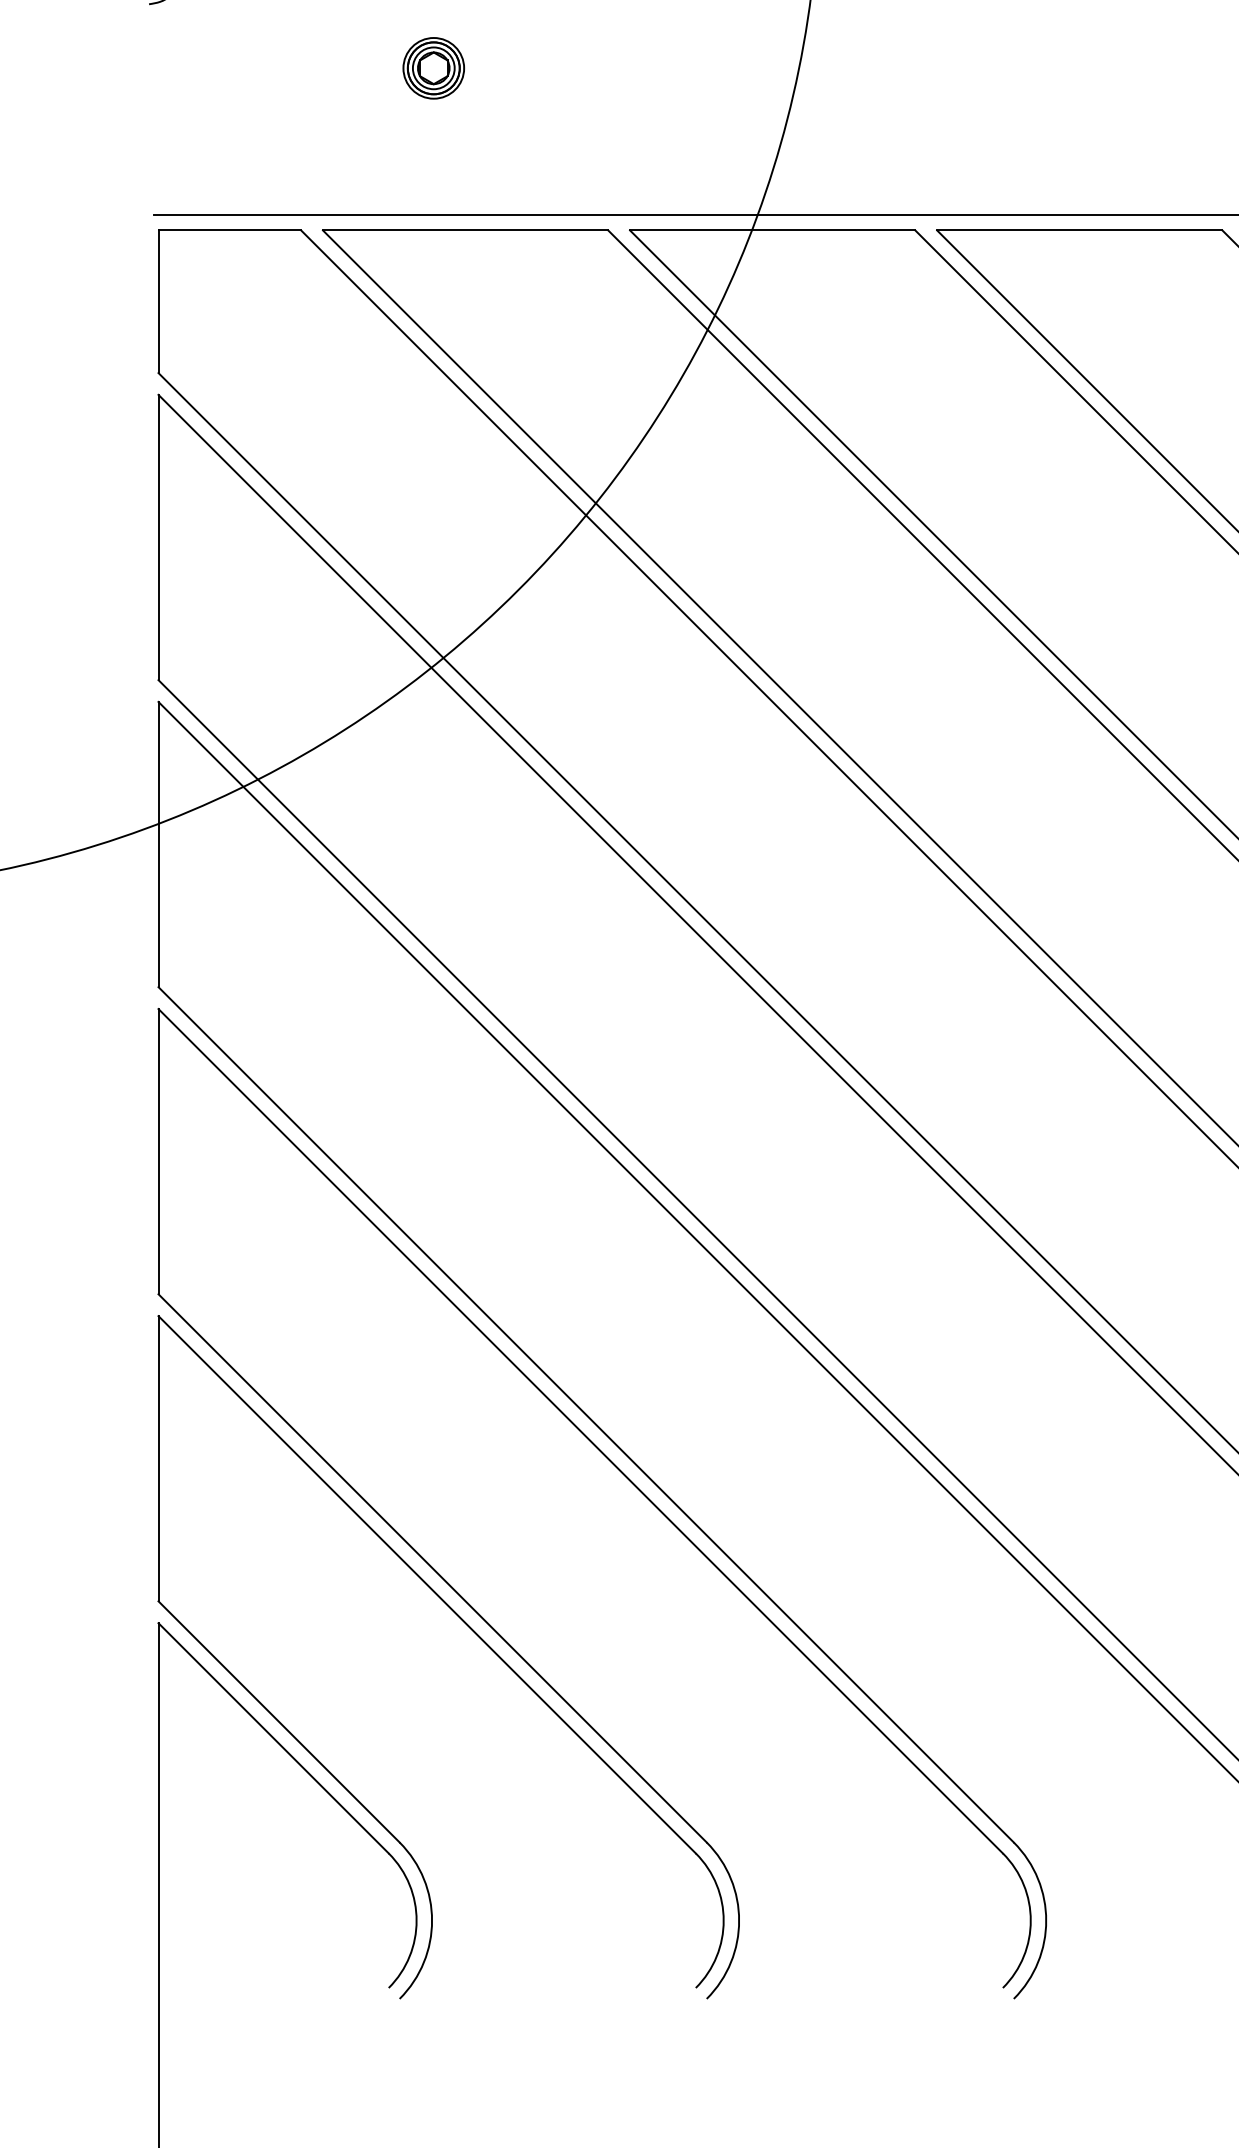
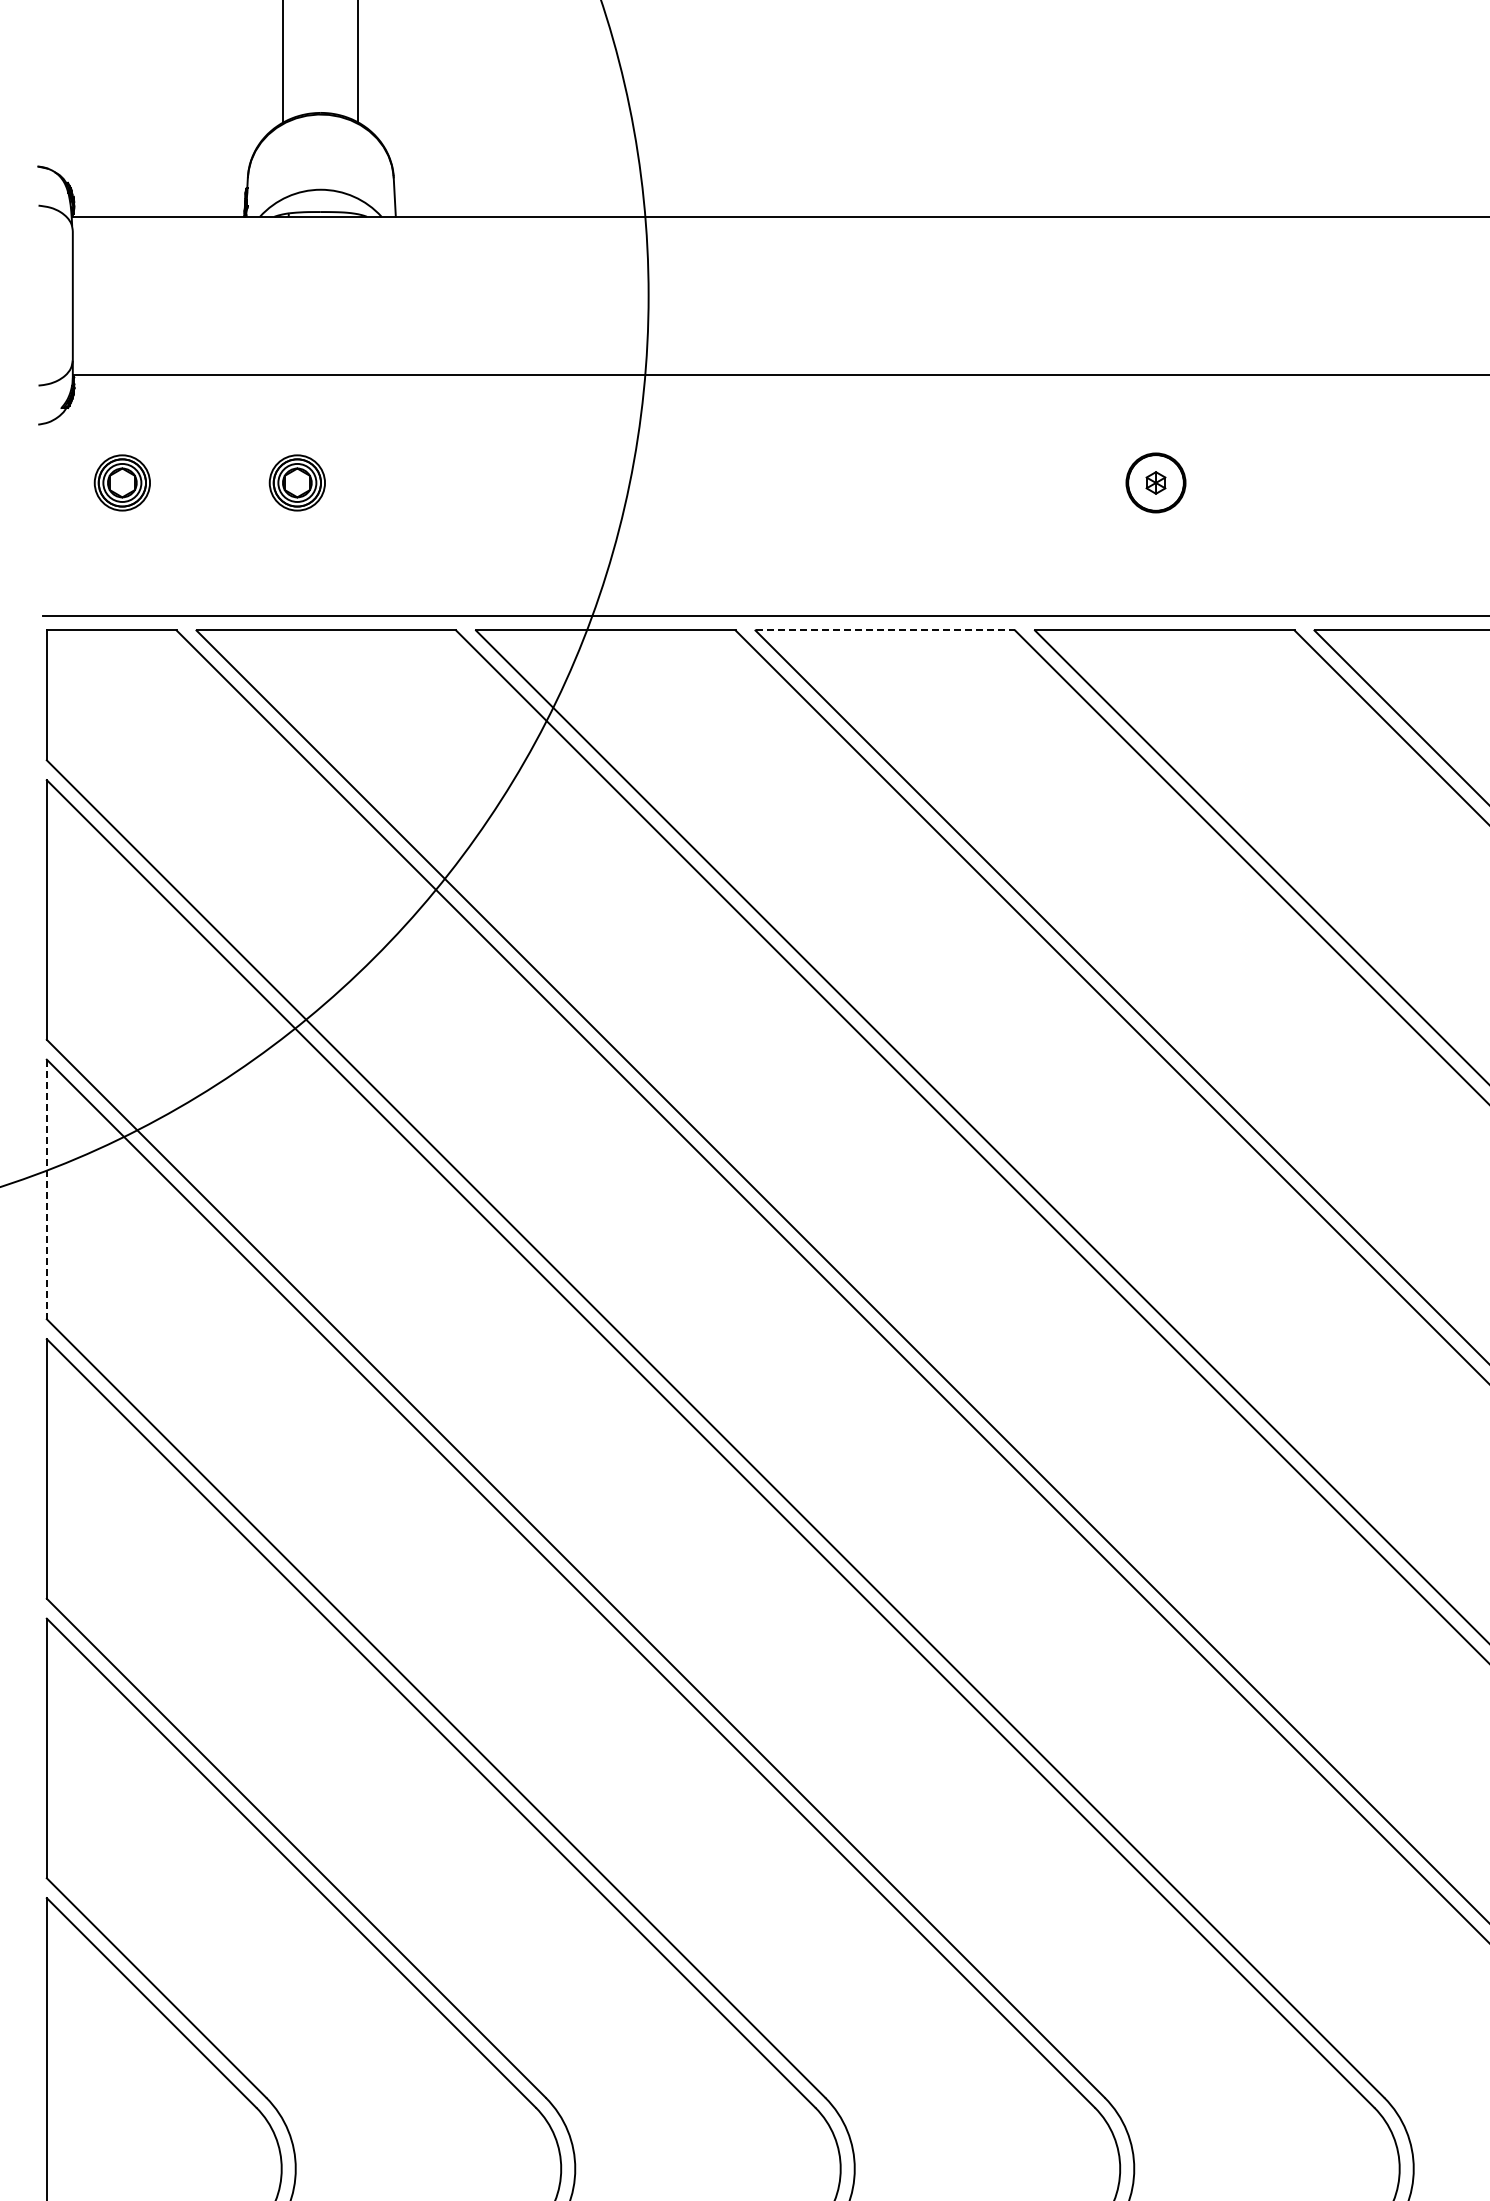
part: (240, 67) -> (121, 482), added
line: (1079, 230) -> (885, 630), solid -> dashed
line: (158, 844) -> (46, 1189), solid -> dashed

